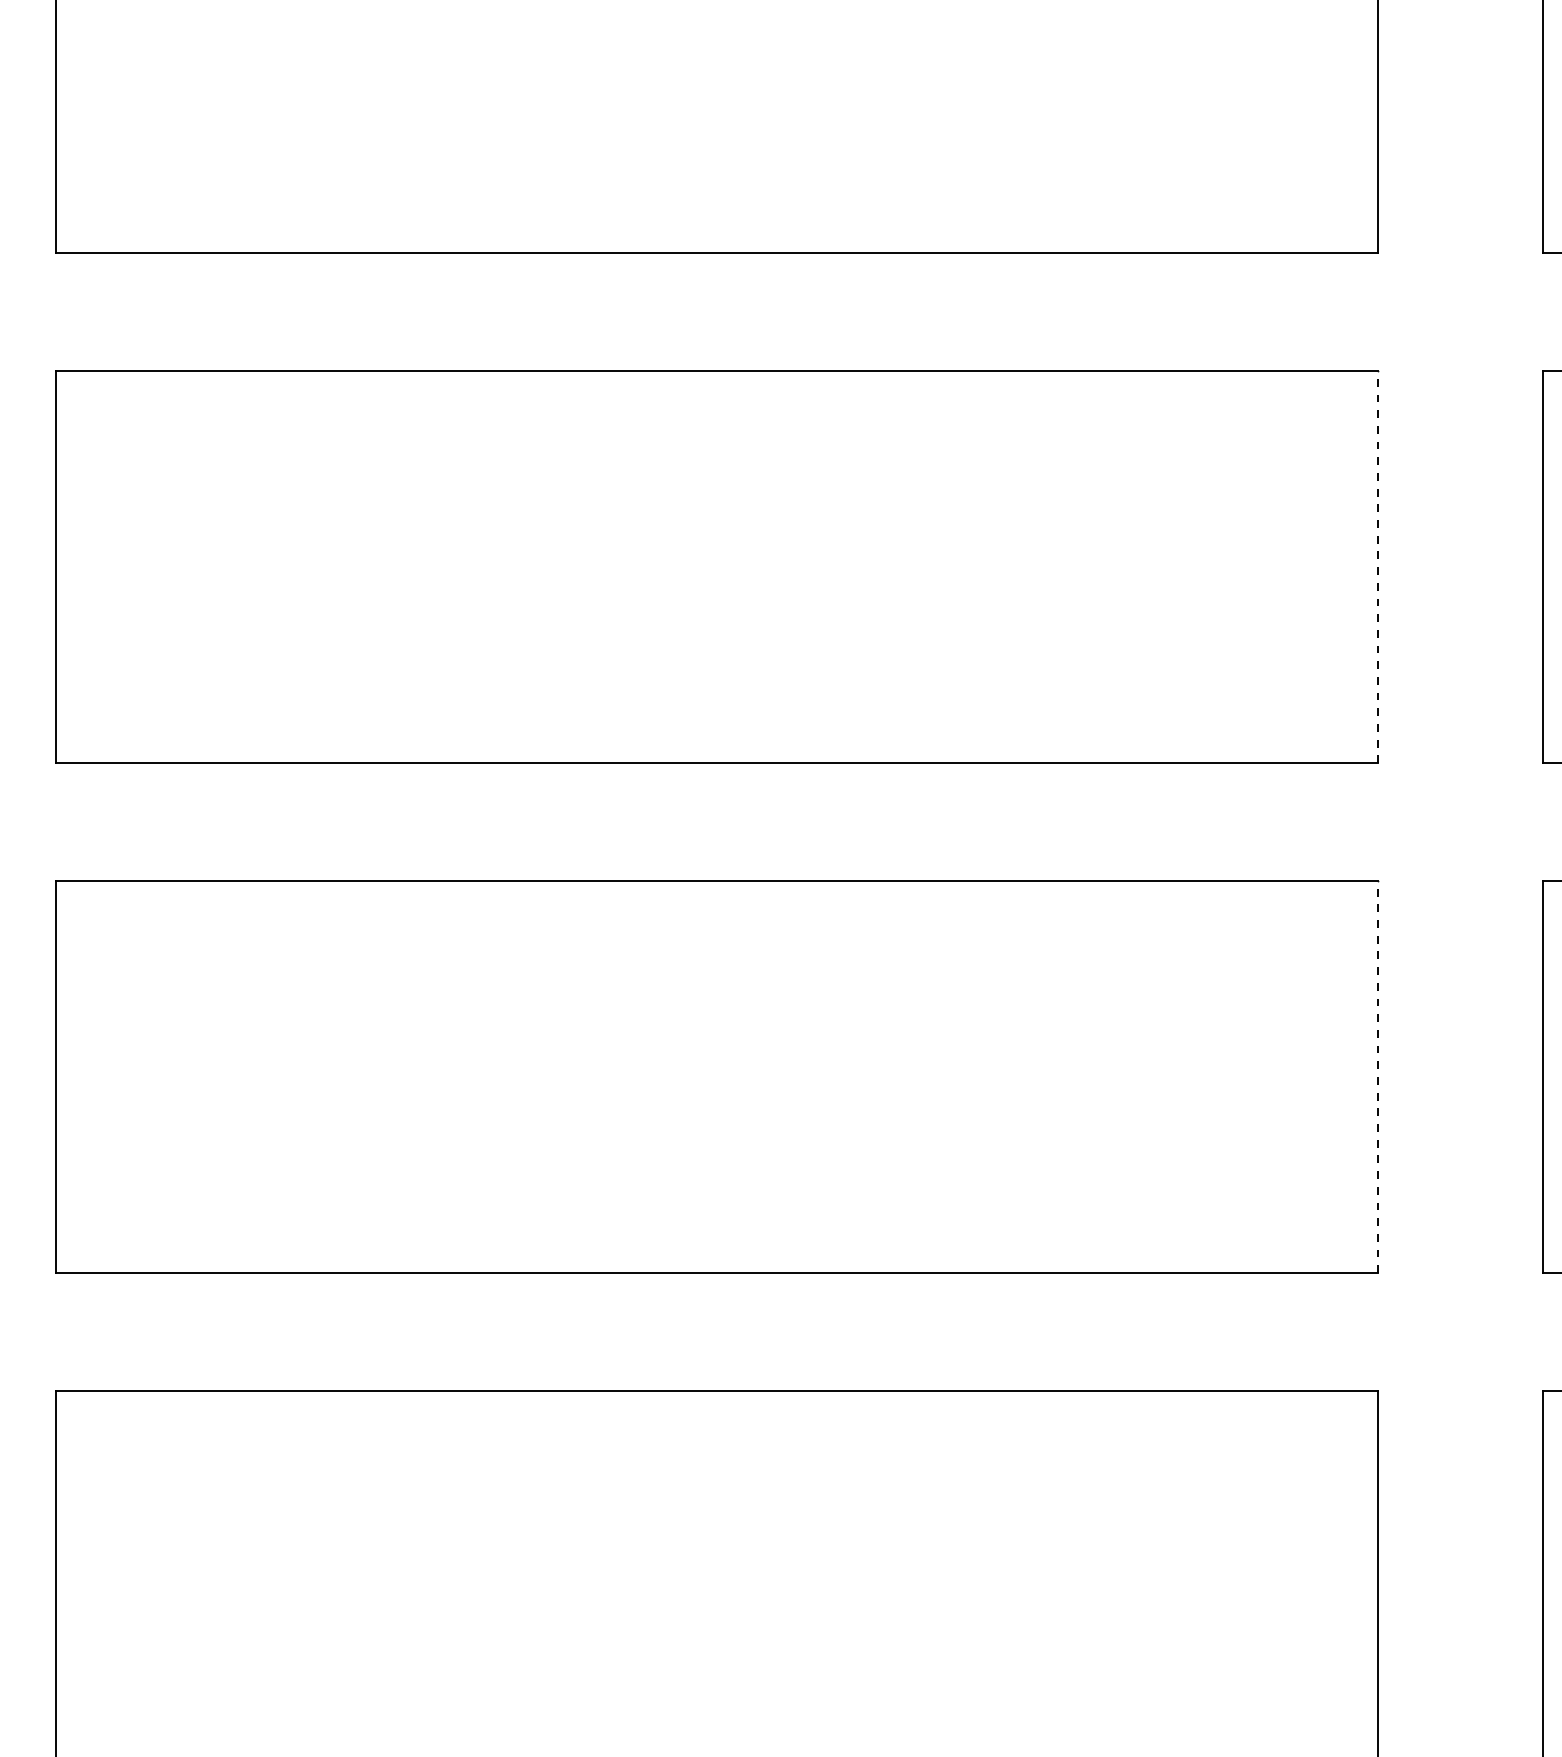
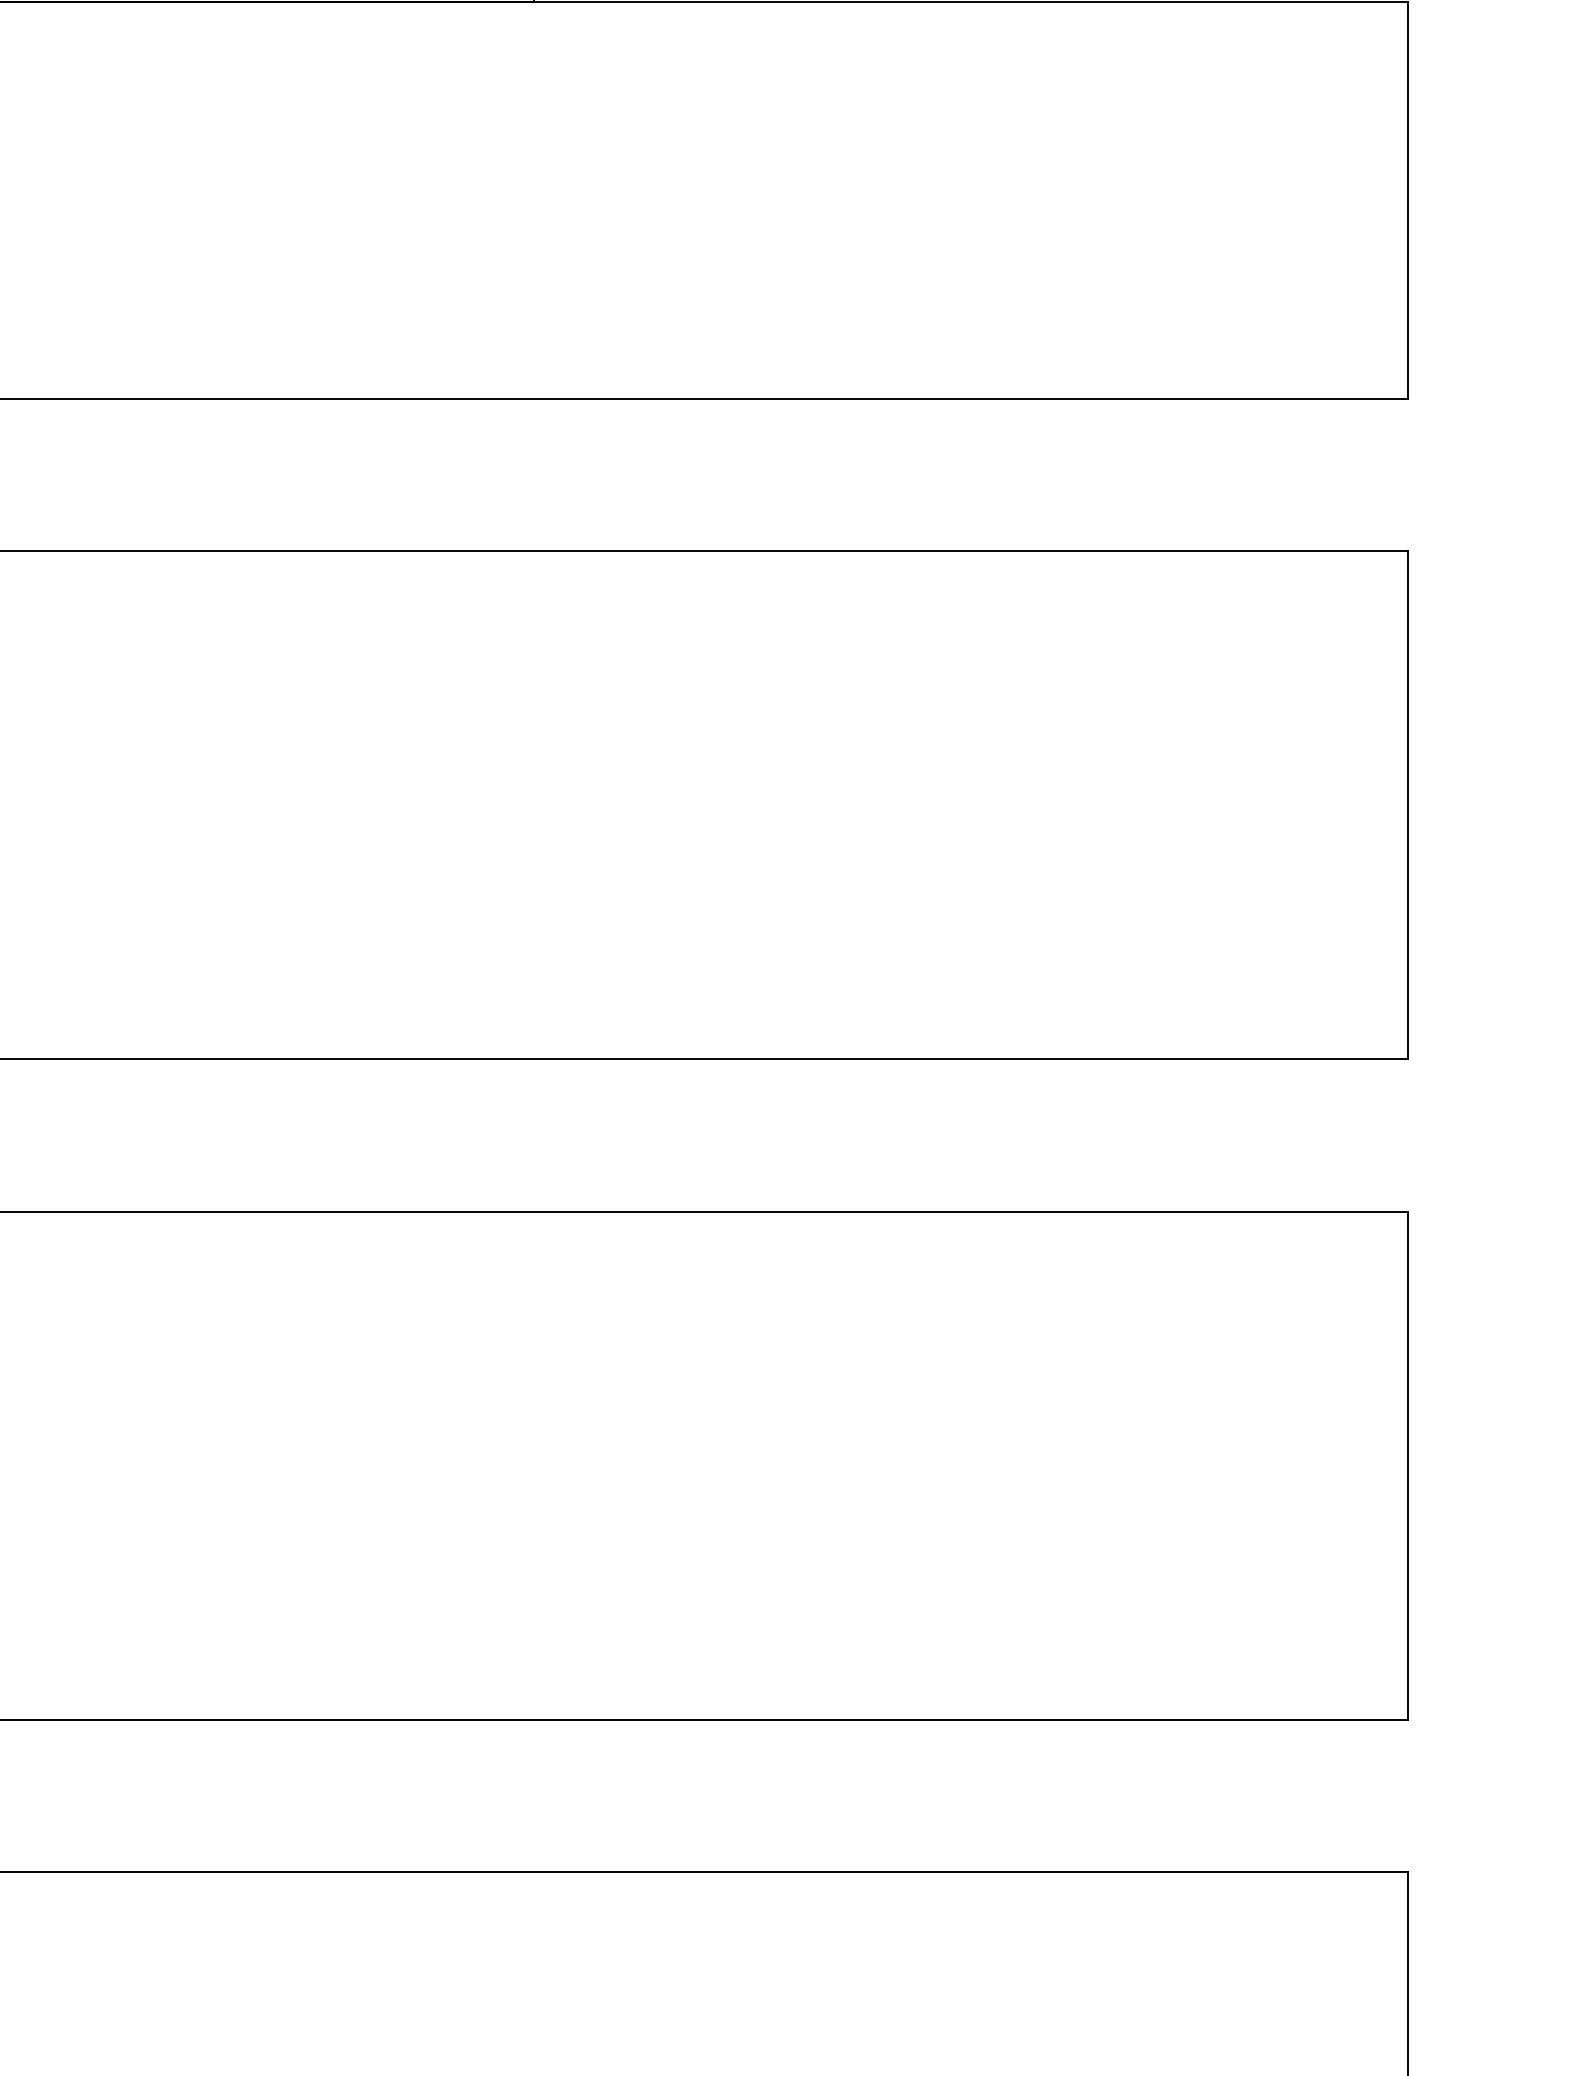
line: (1377, 566) -> (1407, 804), dashed -> solid
line: (1377, 1076) -> (1407, 1464), dashed -> solid

